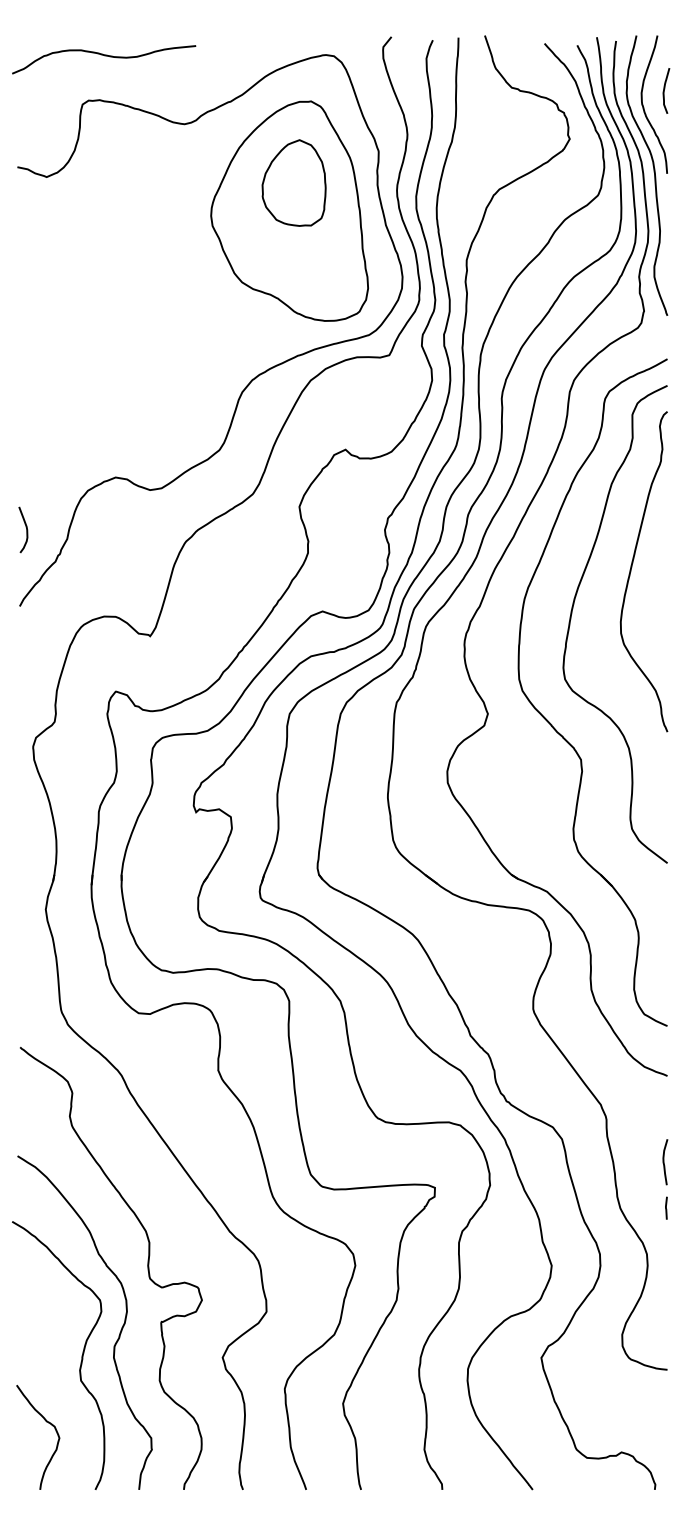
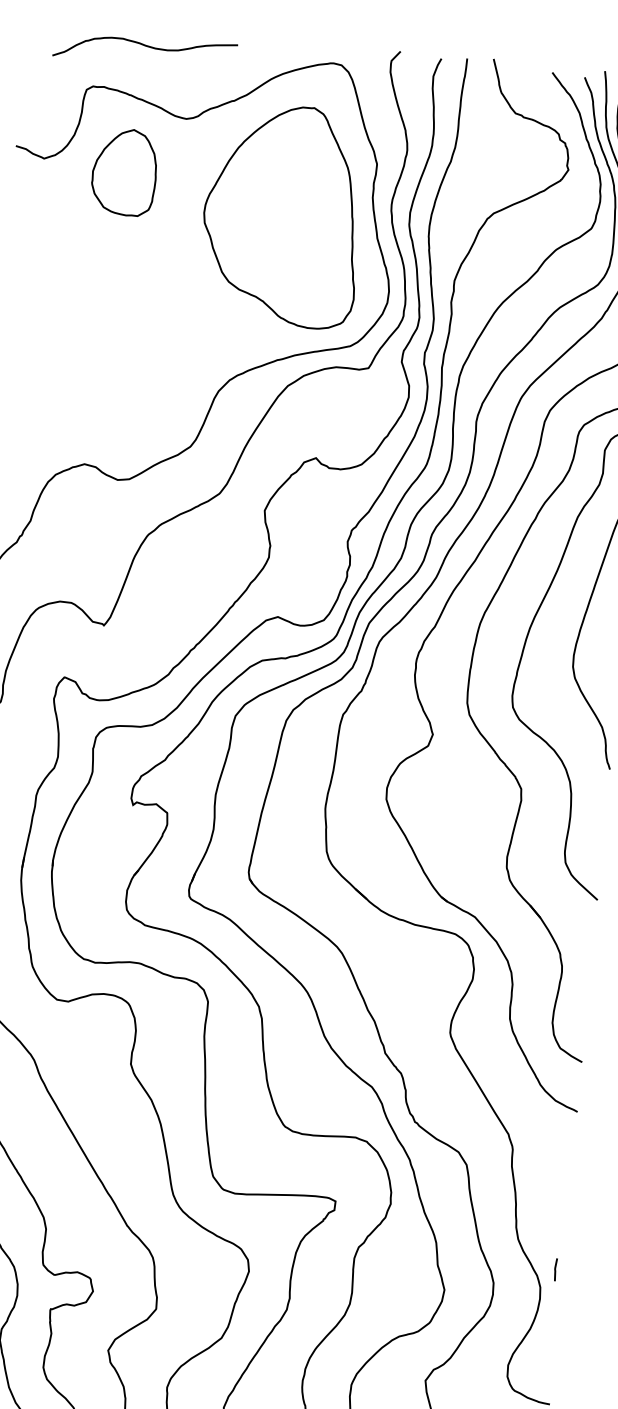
curve: (104, 56) -> (145, 47), moved
part: (293, 182) -> (124, 171), moved
curve: (664, 1162) -> (566, 1197), removed
line: (666, 1207) -> (555, 1269), moved

